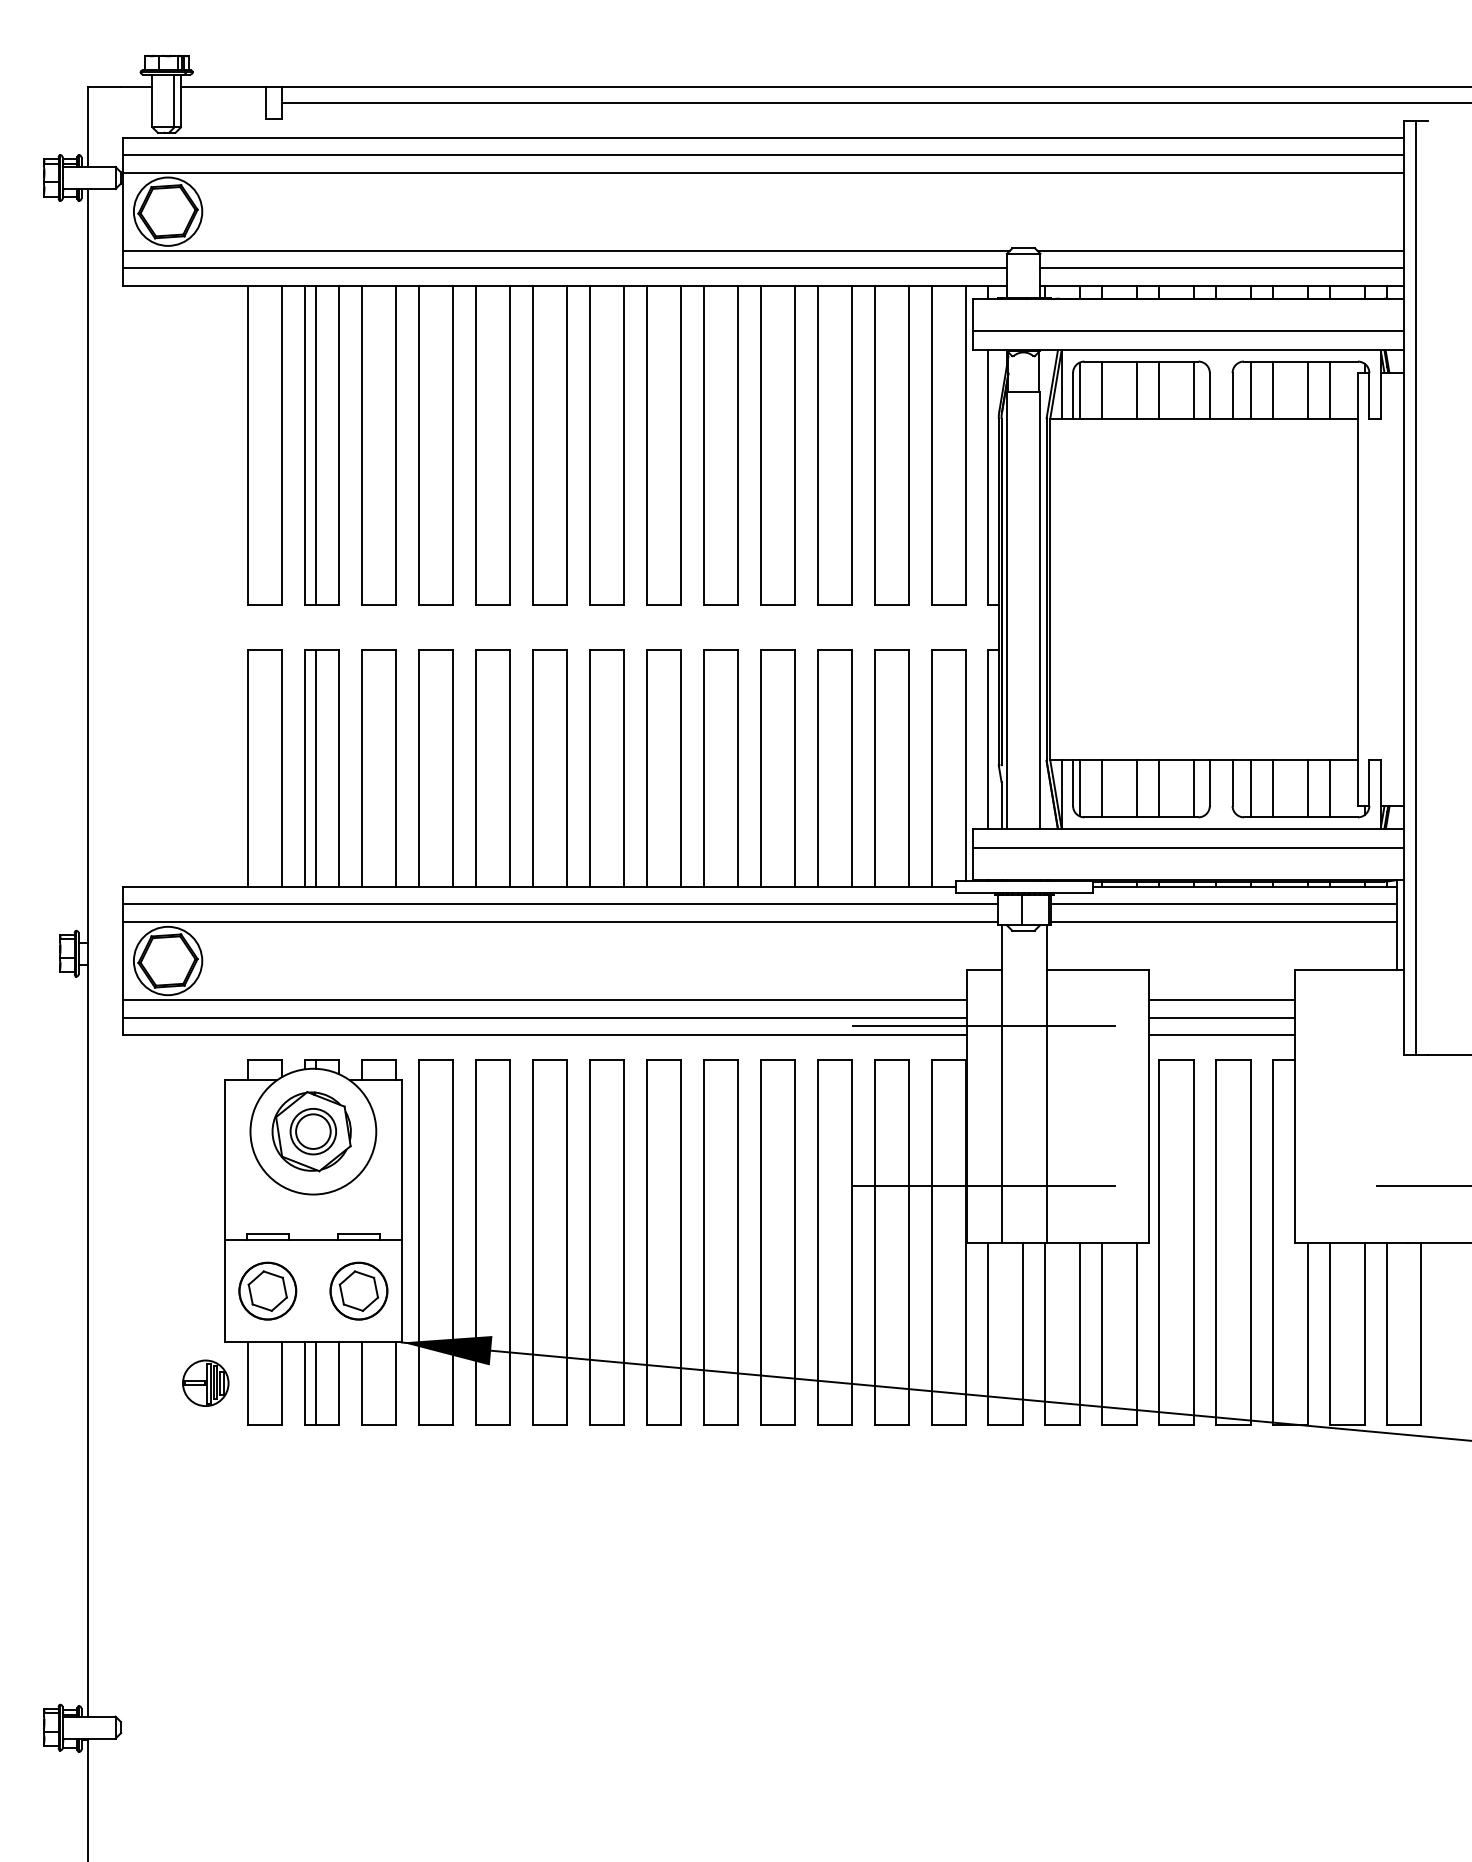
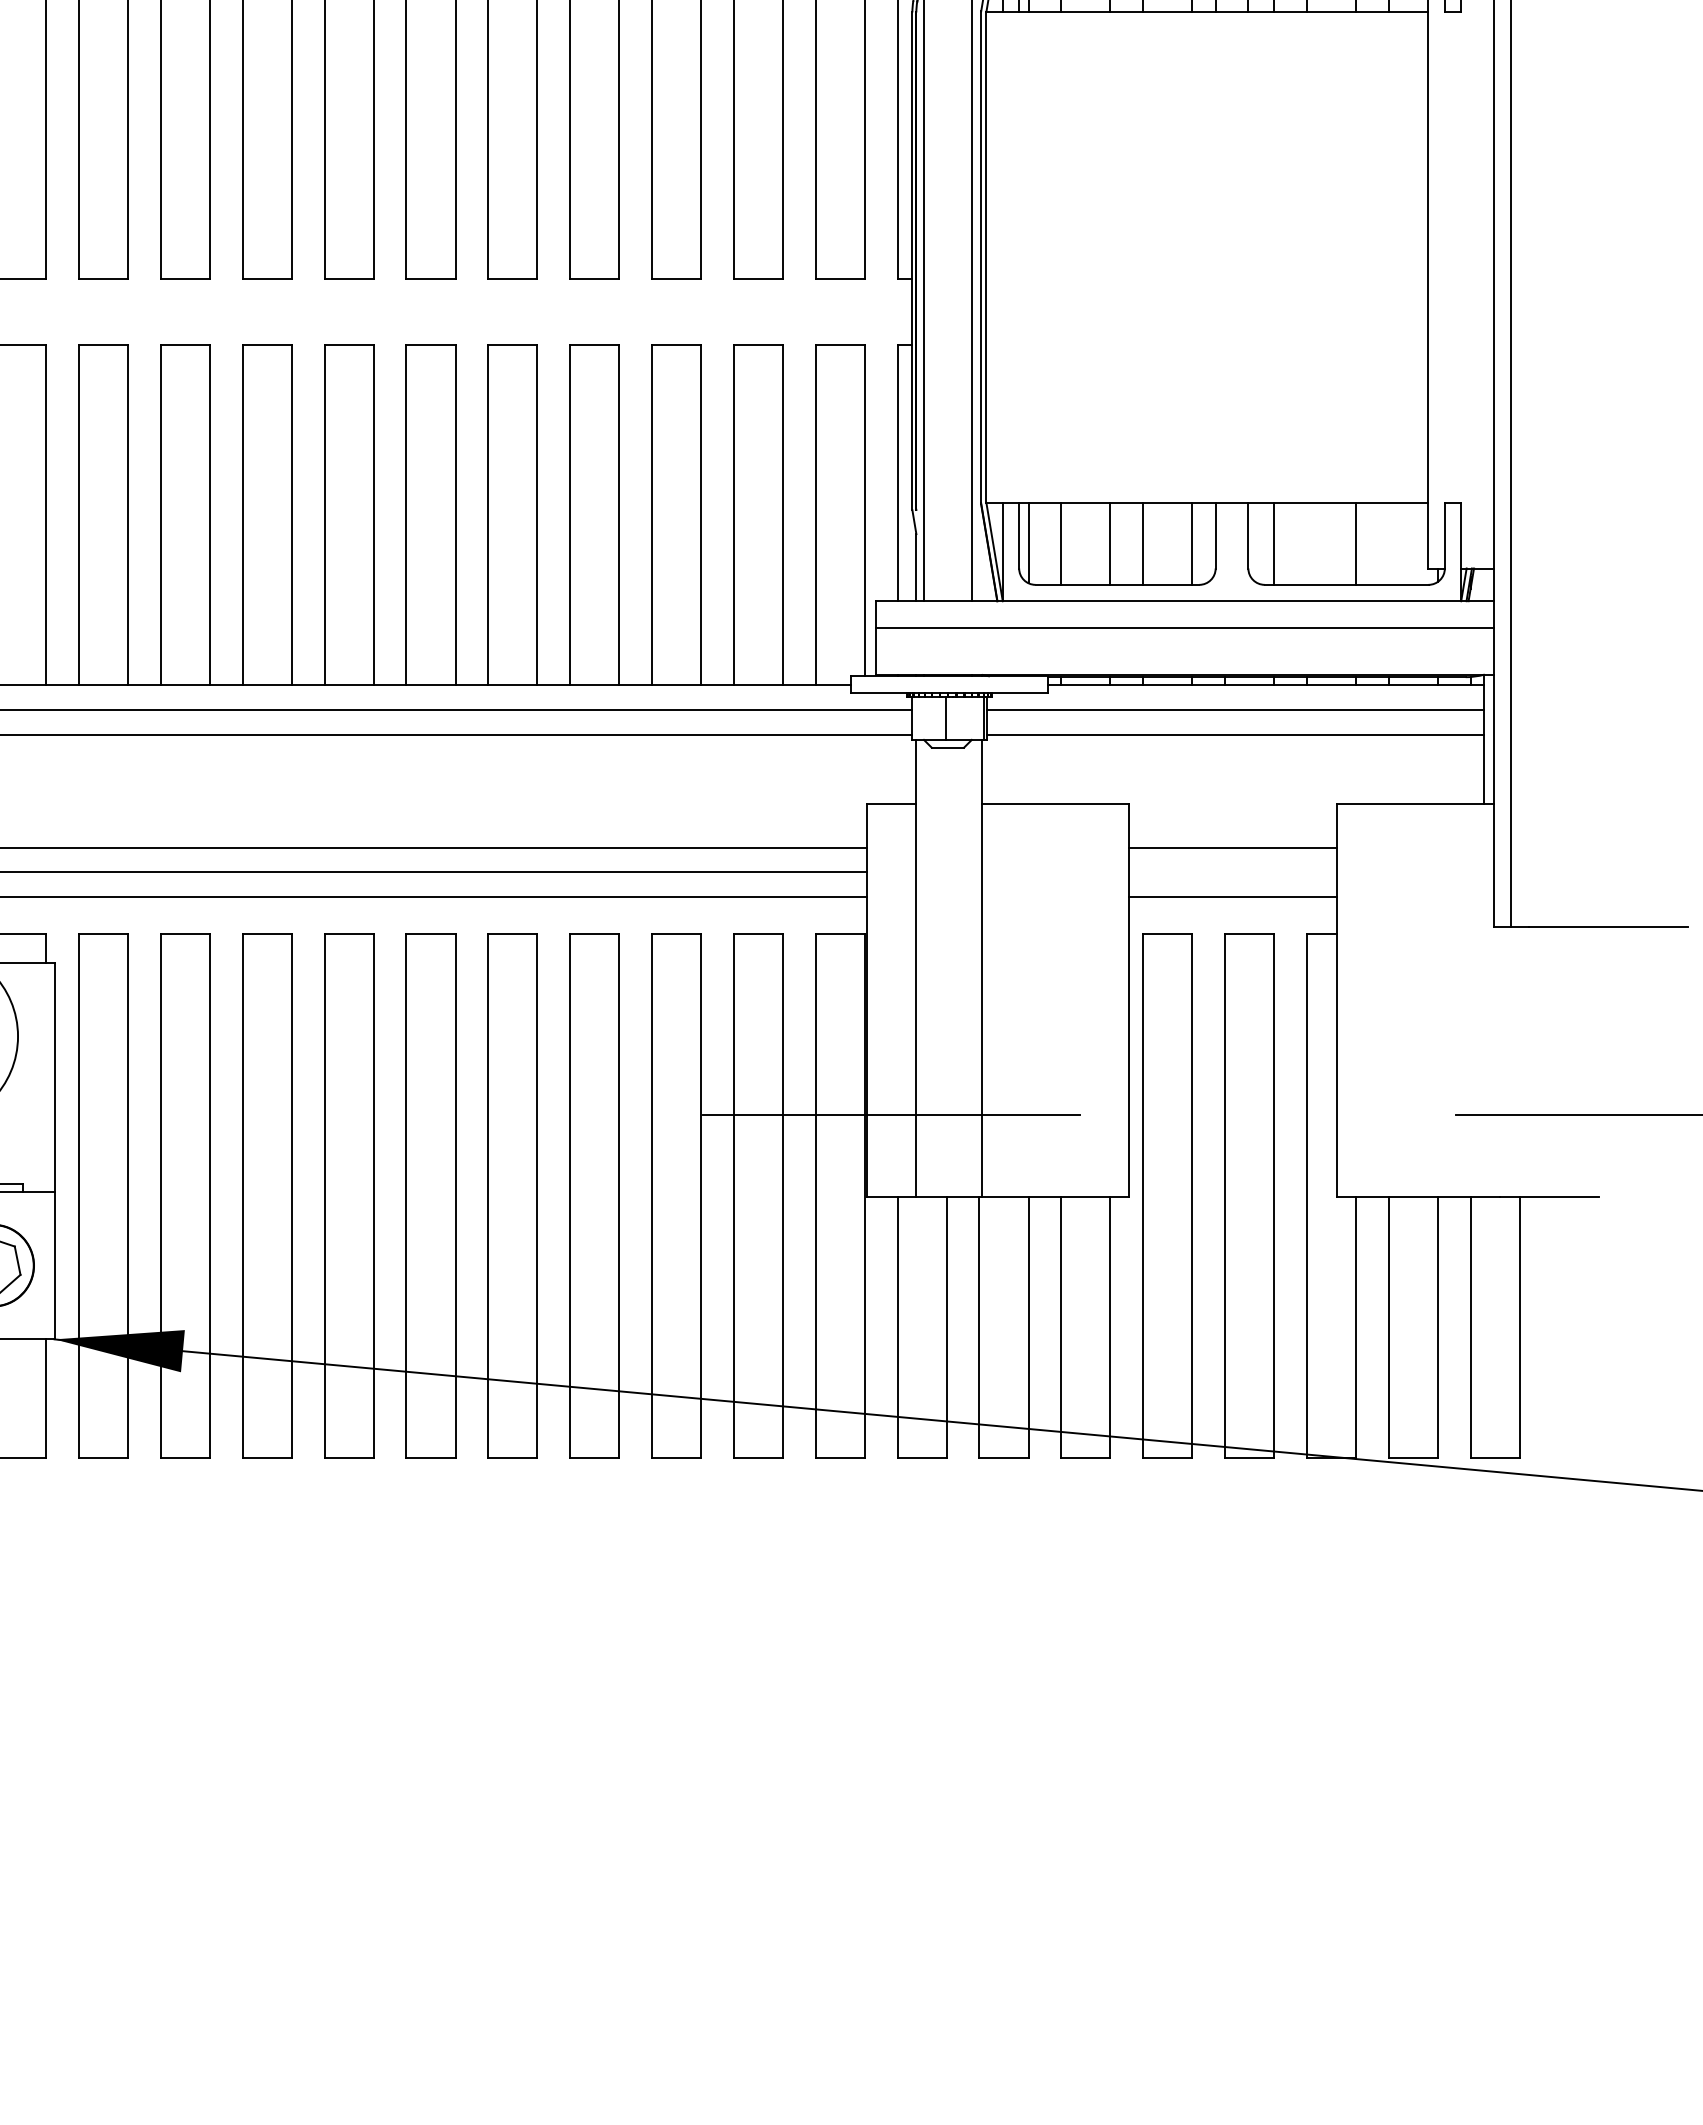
line: (1273, 788) -> (1307, 543), removed
line: (1330, 788) -> (1389, 543), removed
line: (1221, 1017) -> (1232, 872), removed
line: (983, 1026) -> (890, 885), removed

